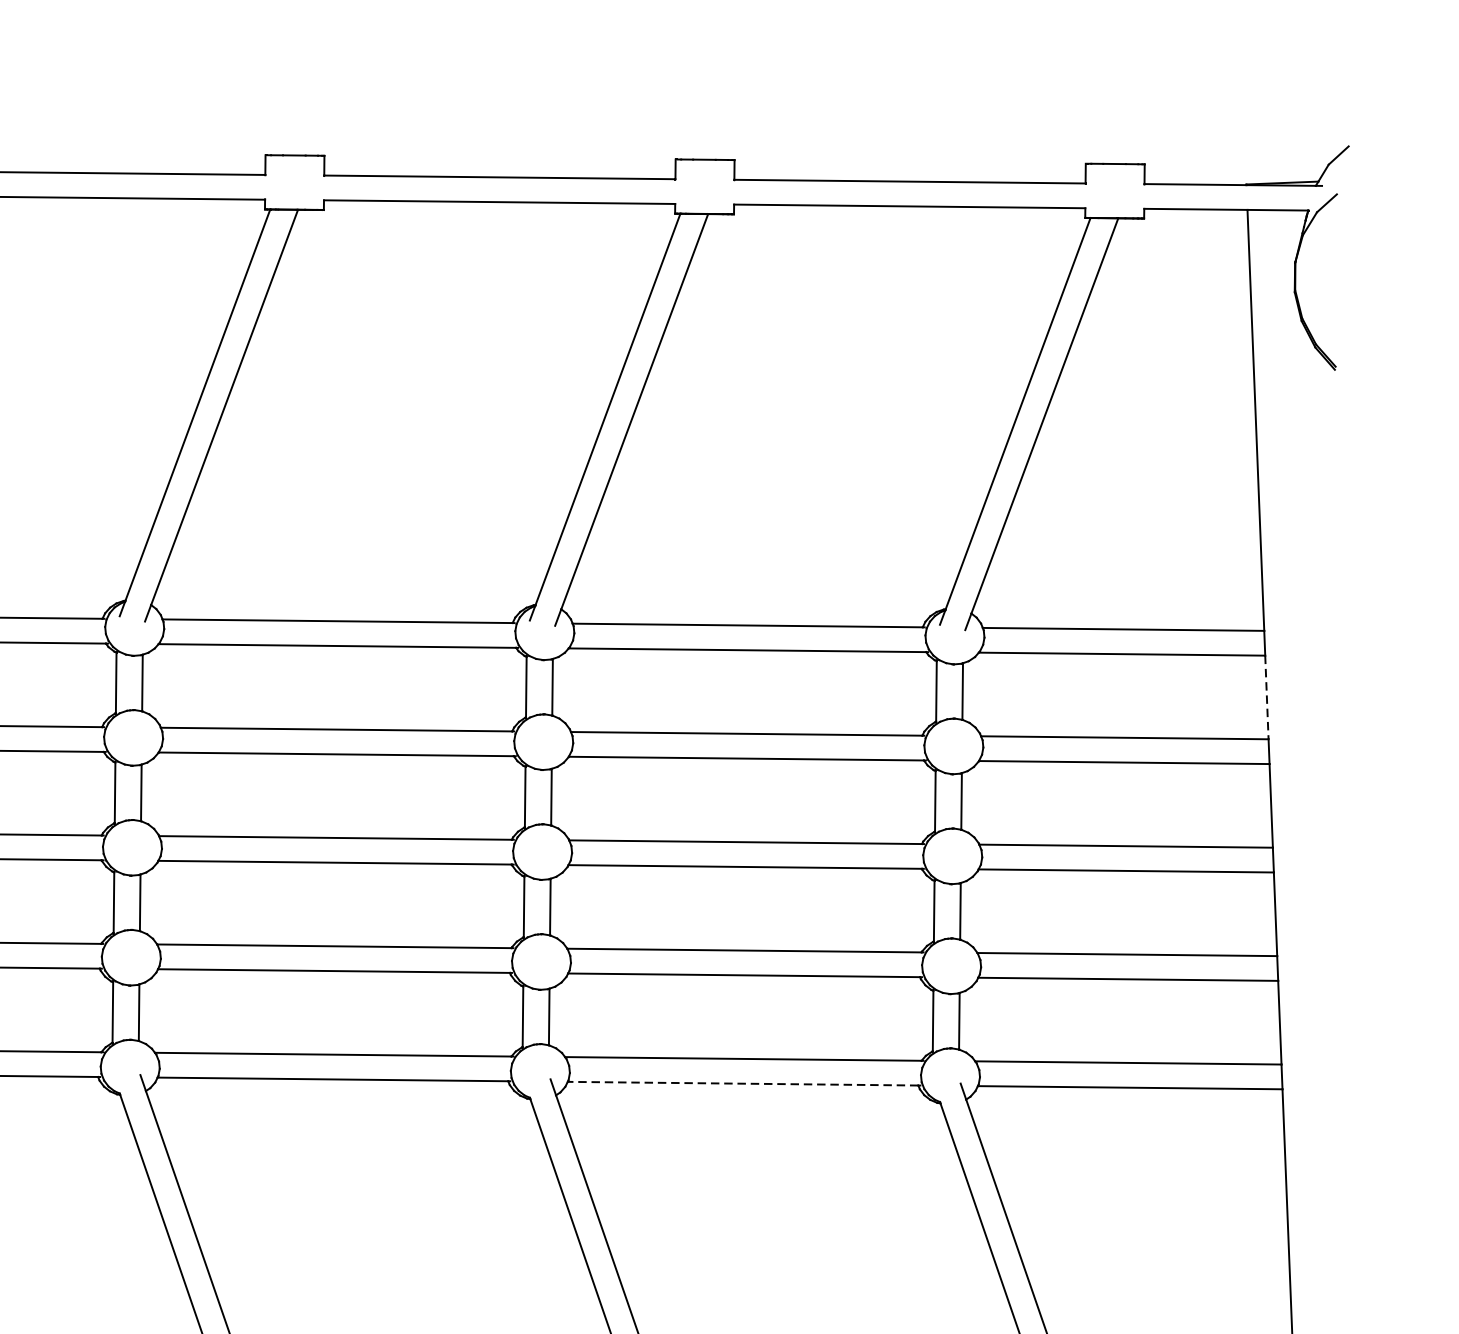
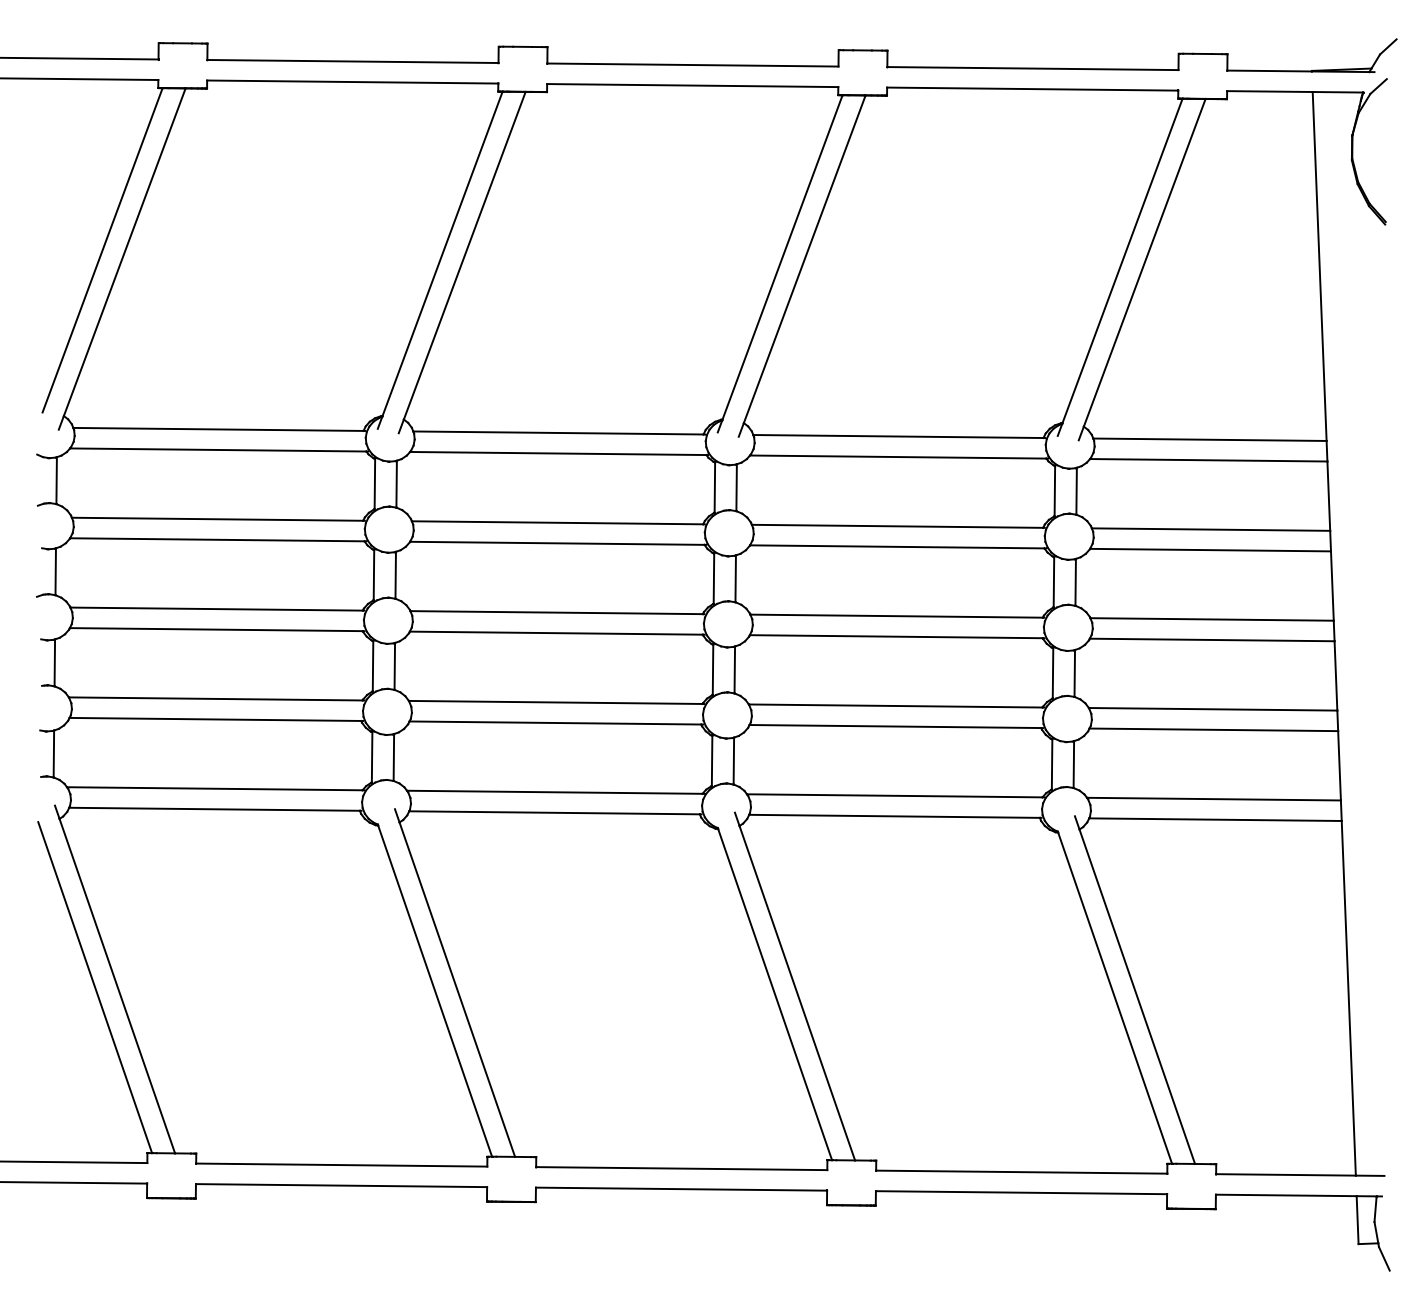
line: (1266, 697) -> (1328, 496), dashed -> solid
line: (743, 1083) -> (894, 816), dashed -> solid

